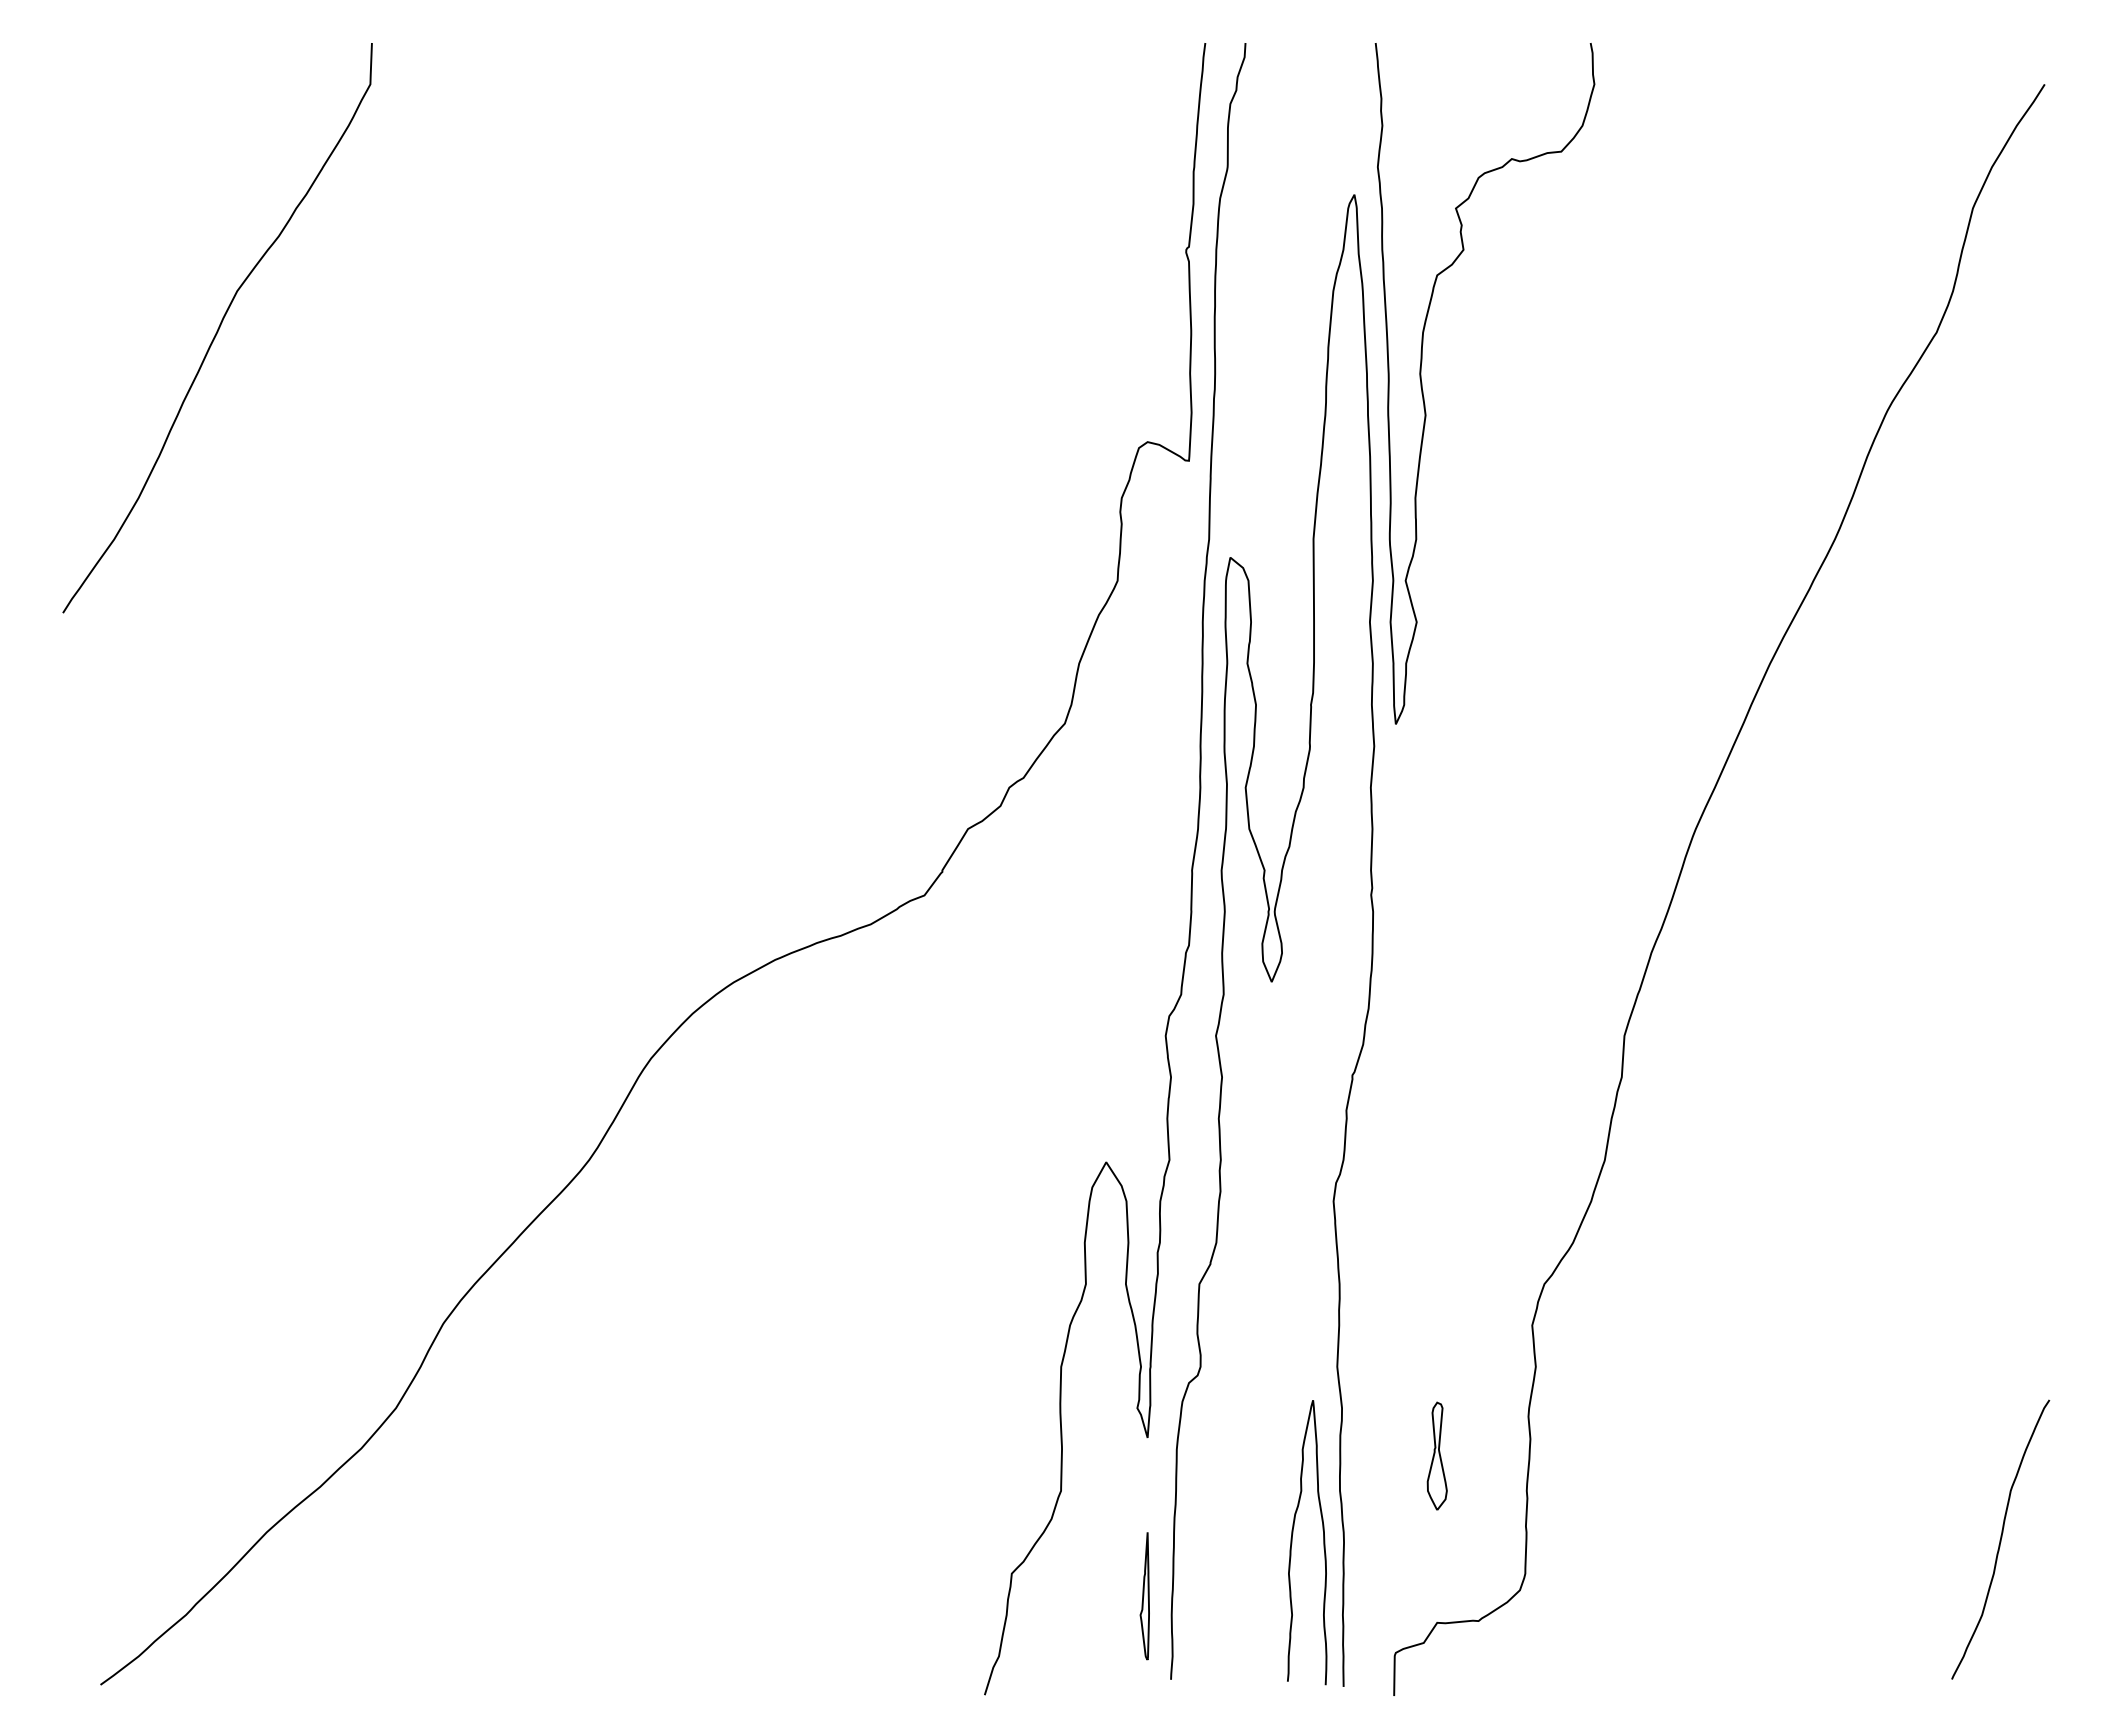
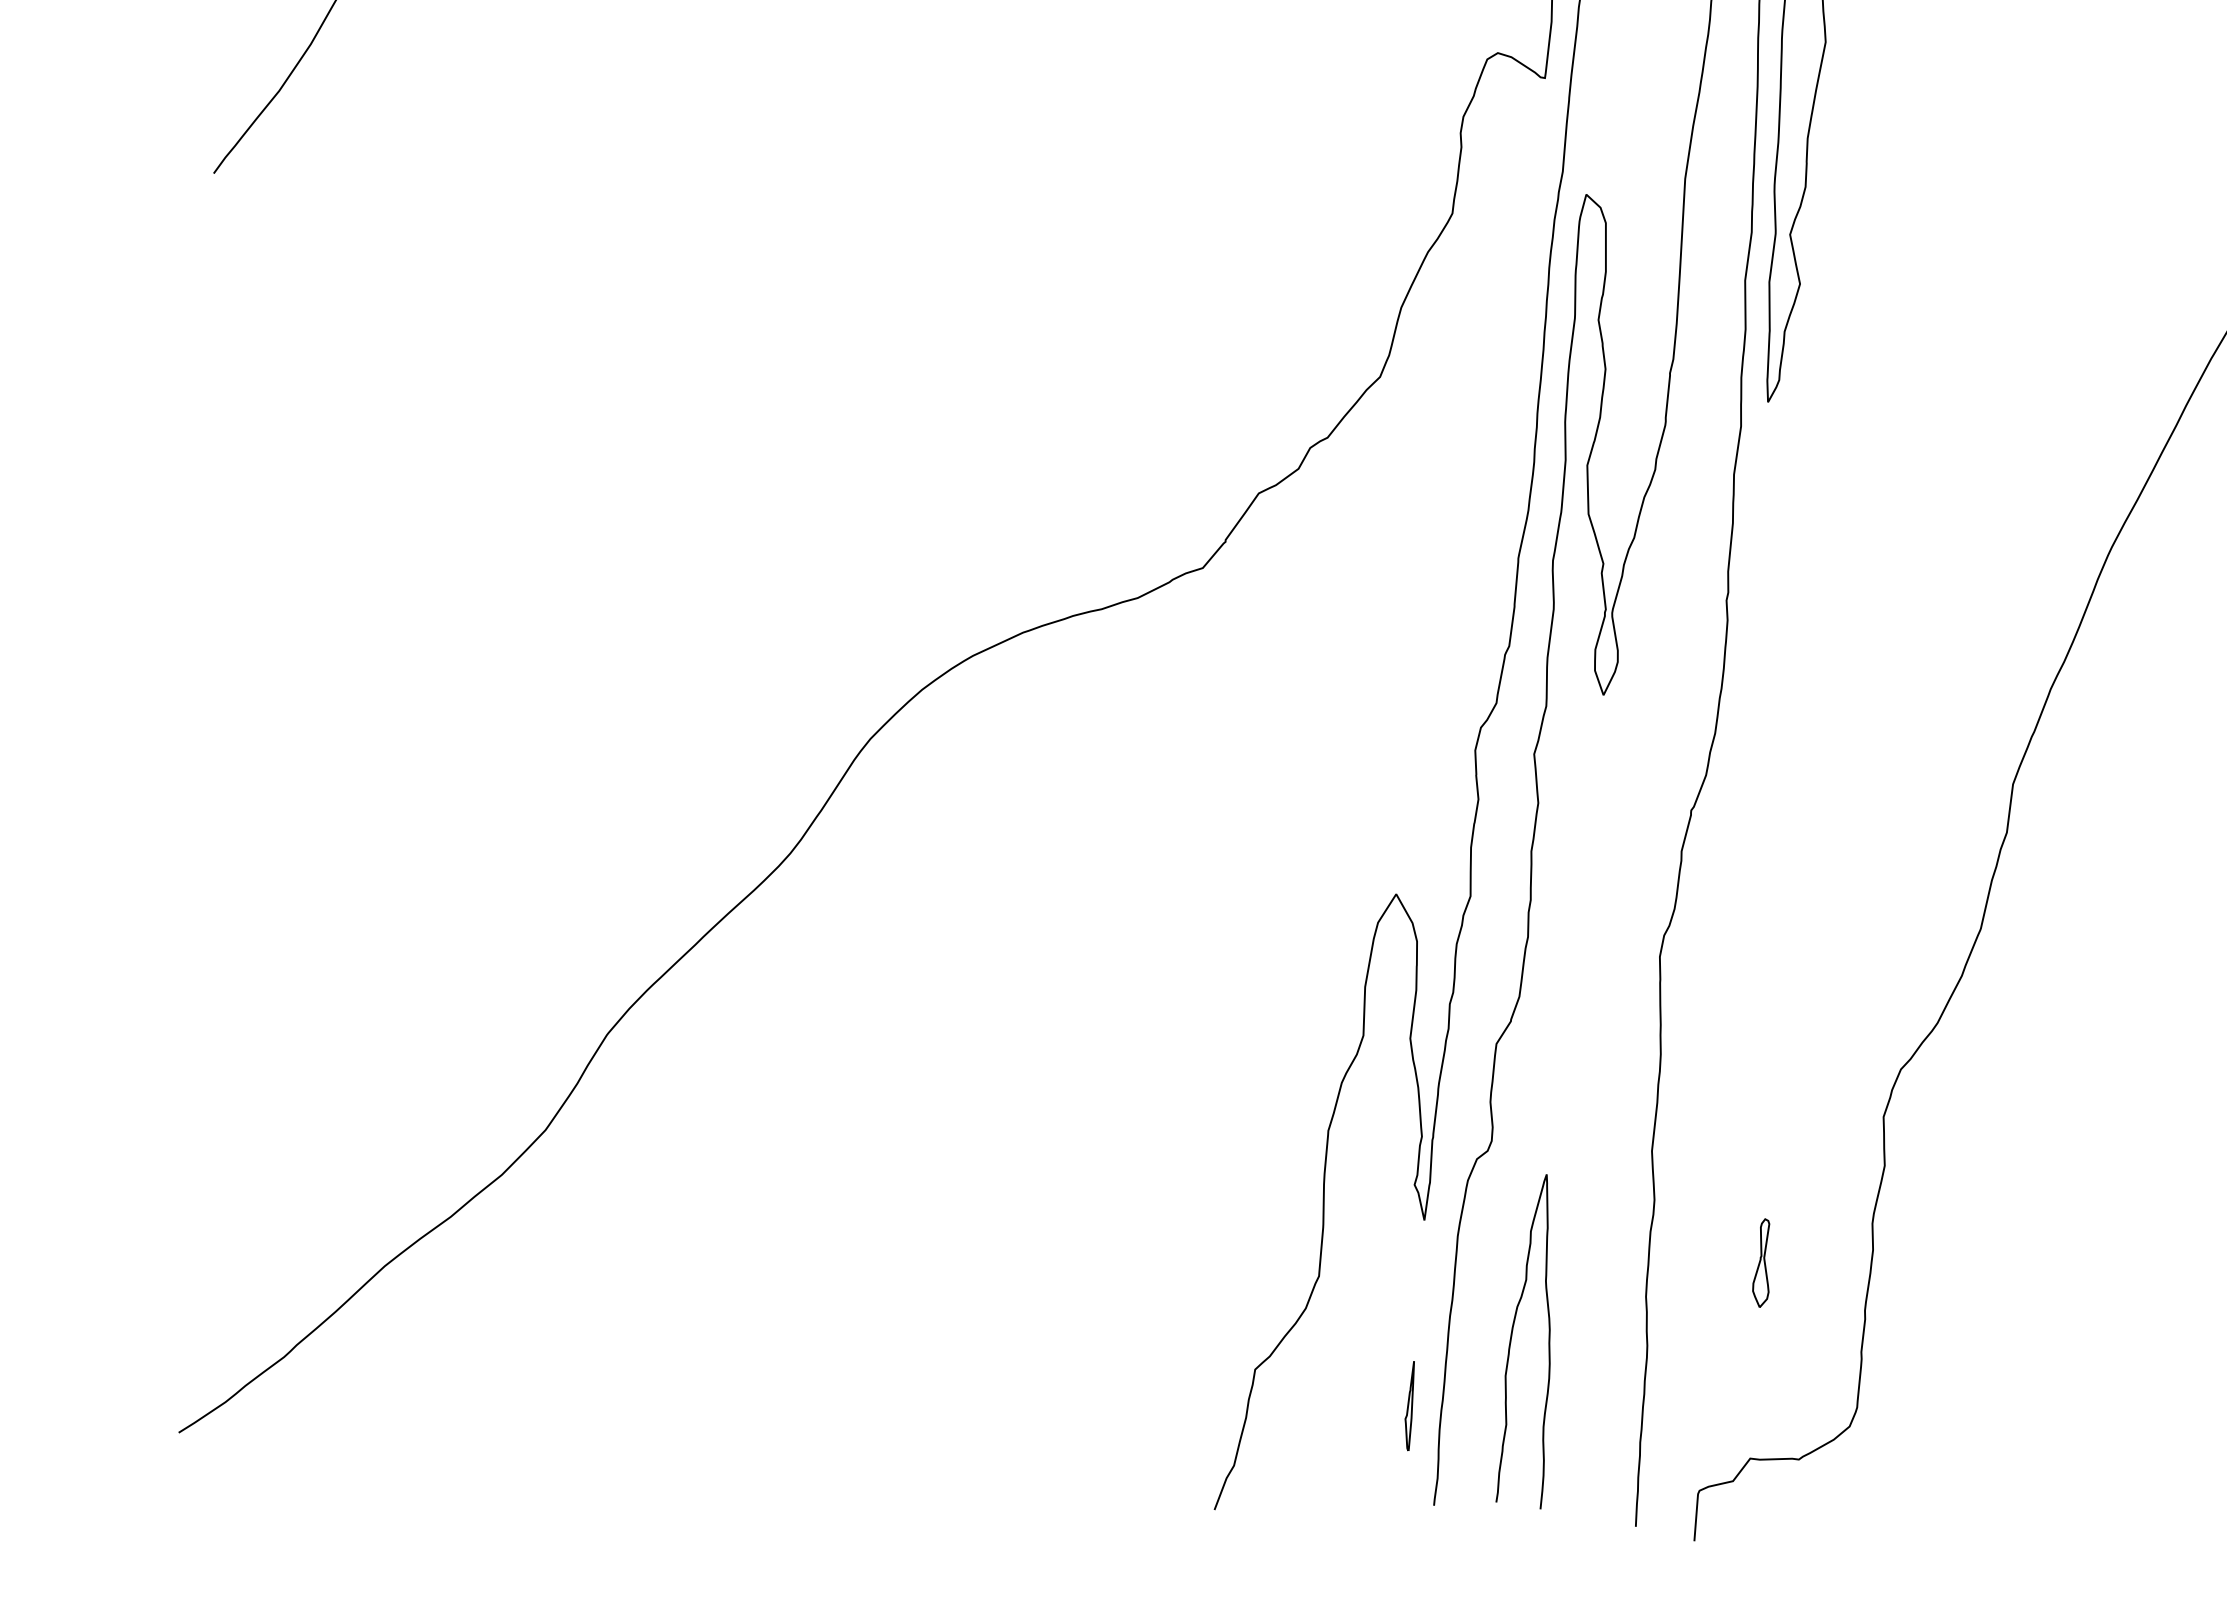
part: (1436, 1455) -> (1761, 1262), size x0.7
curve: (1292, 1542) -> (1512, 1339), moved
part: (1144, 1596) -> (1409, 1406), size x0.6

